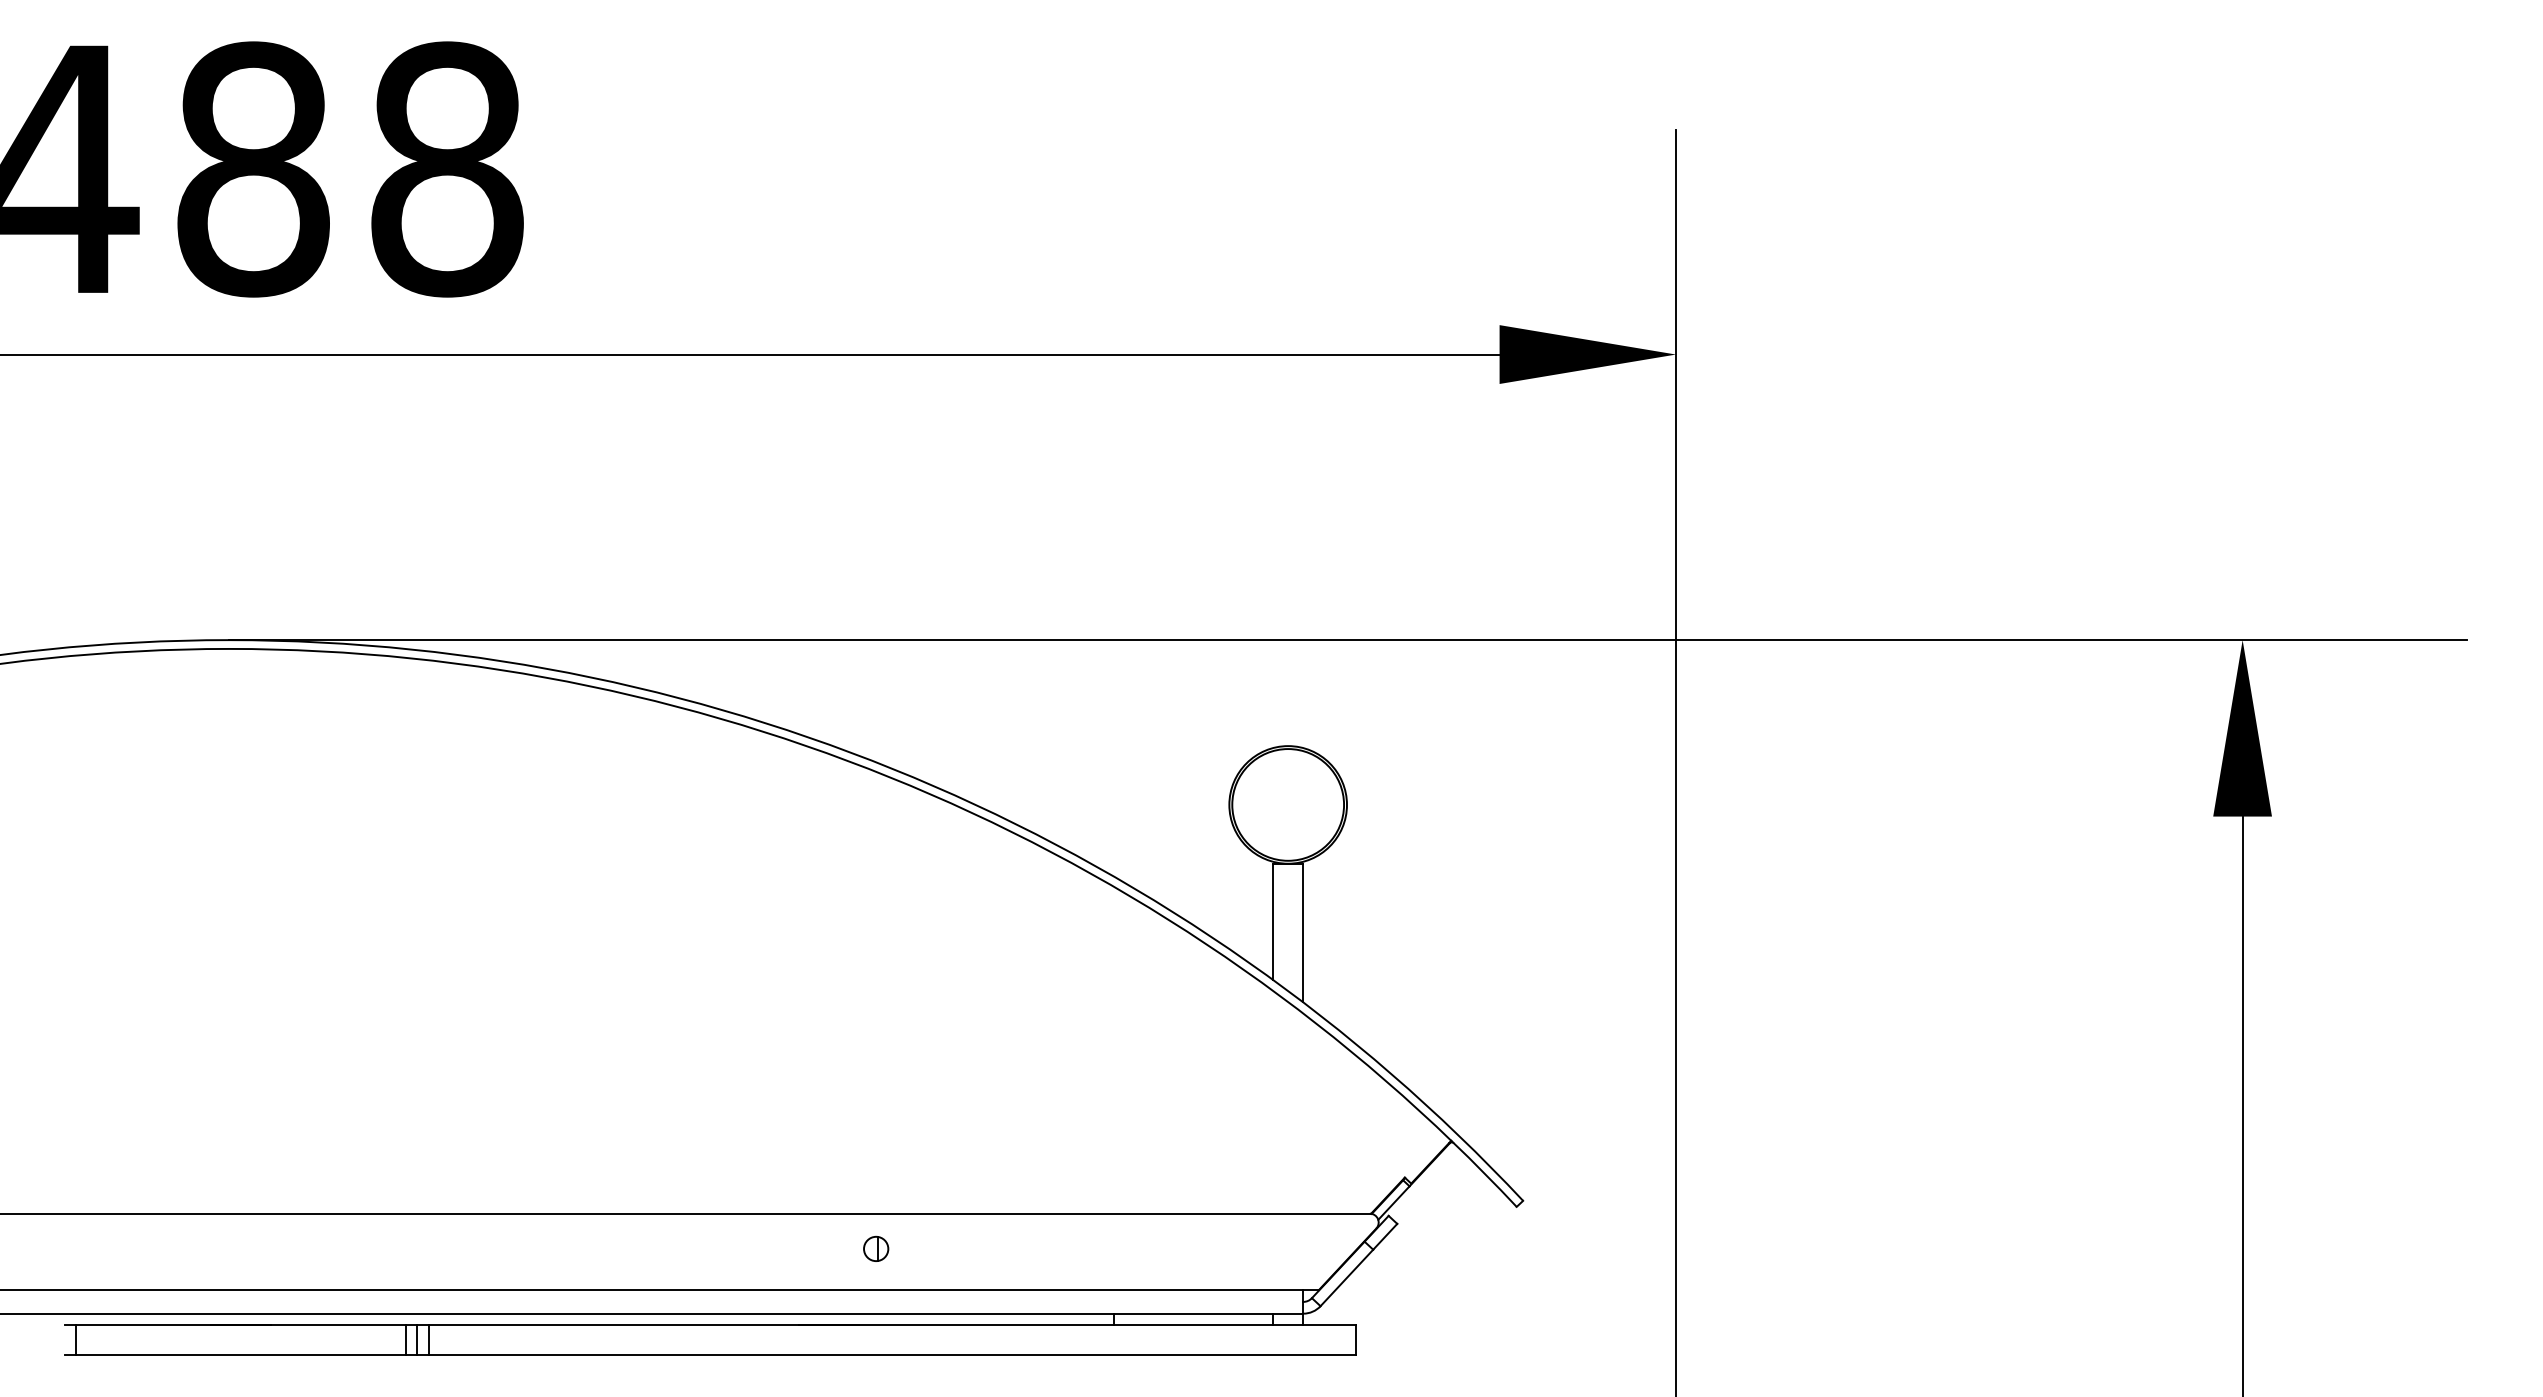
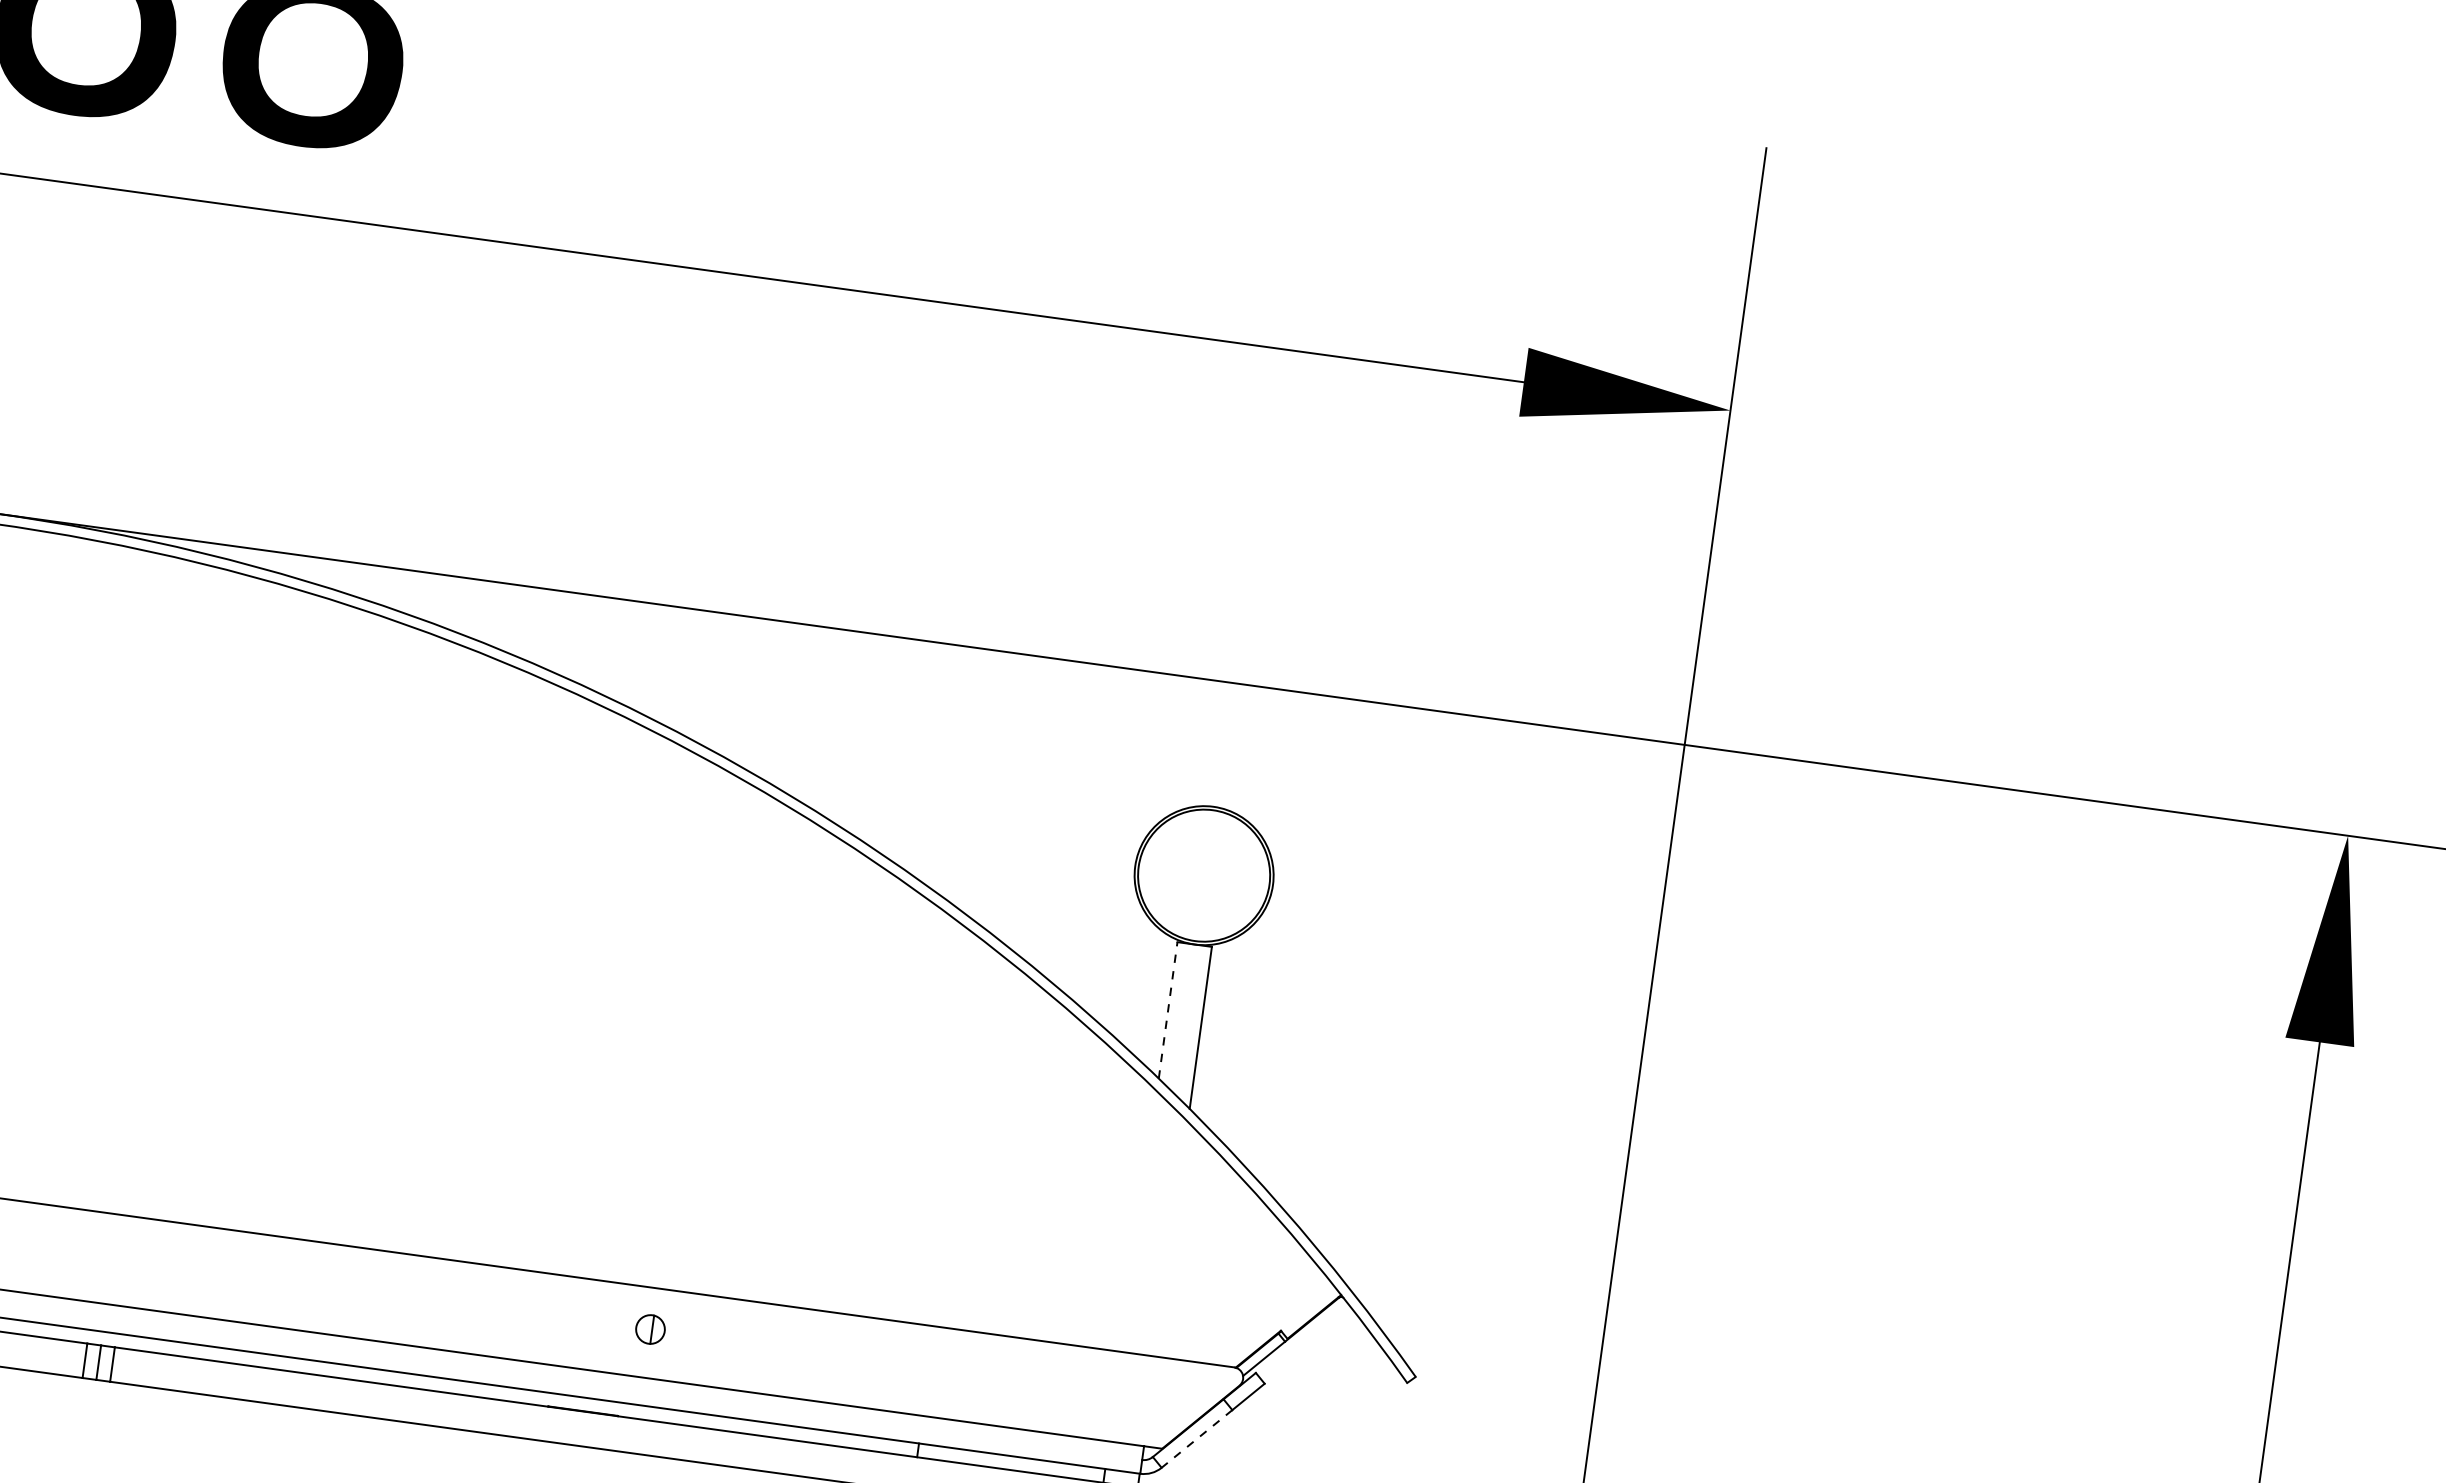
line: (1273, 921) -> (1168, 1009), solid -> dashed
line: (1346, 1277) -> (1196, 1438), solid -> dashed

